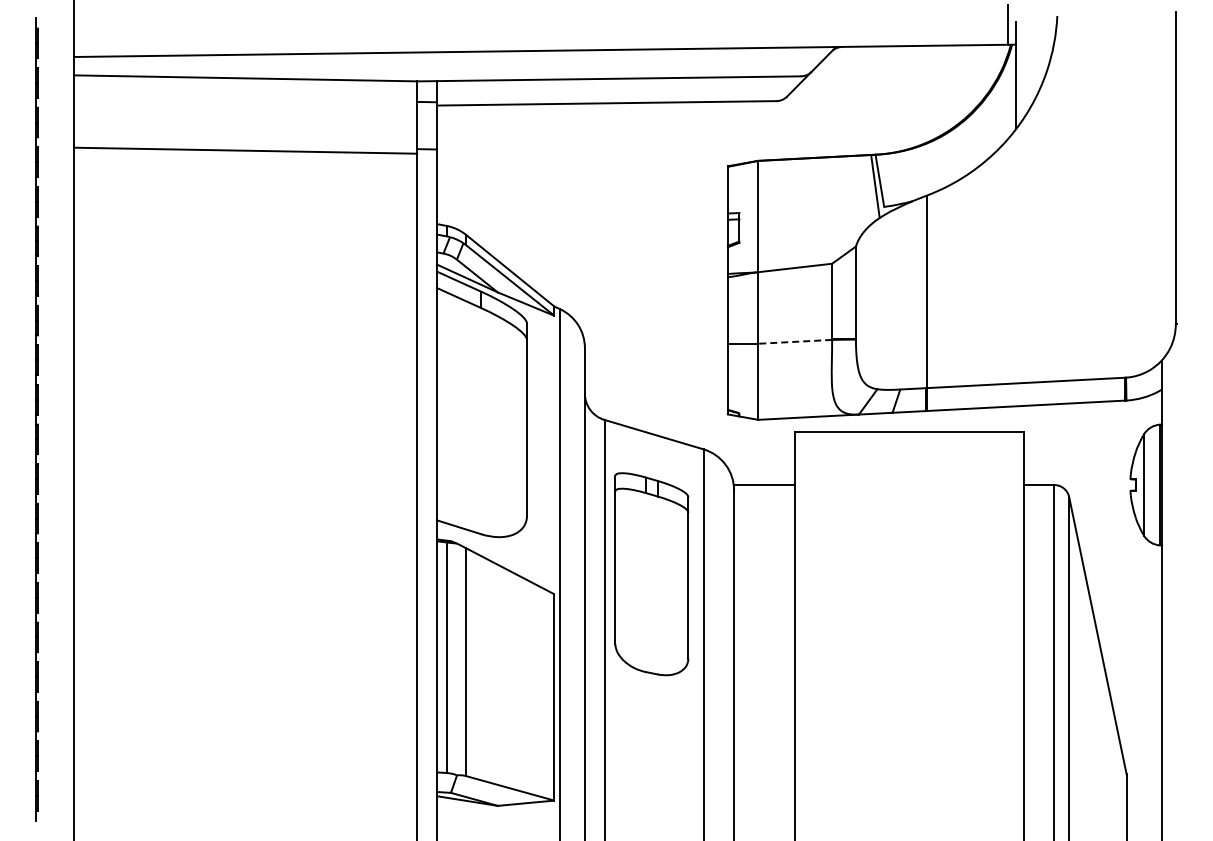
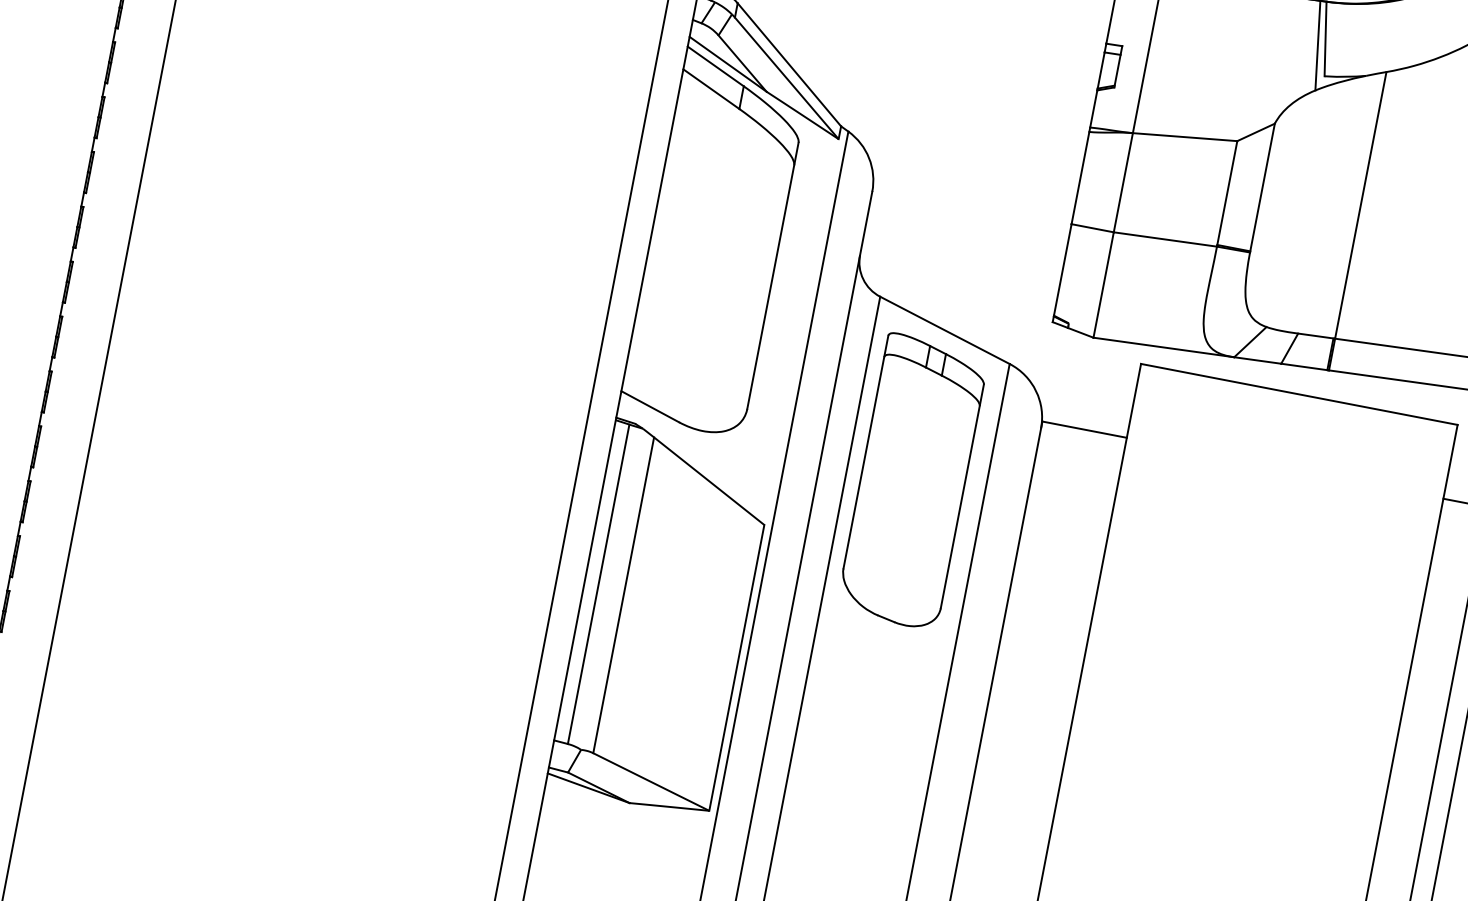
line: (795, 341) -> (1165, 239), dashed -> solid
part: (651, 574) -> (912, 481), moved

